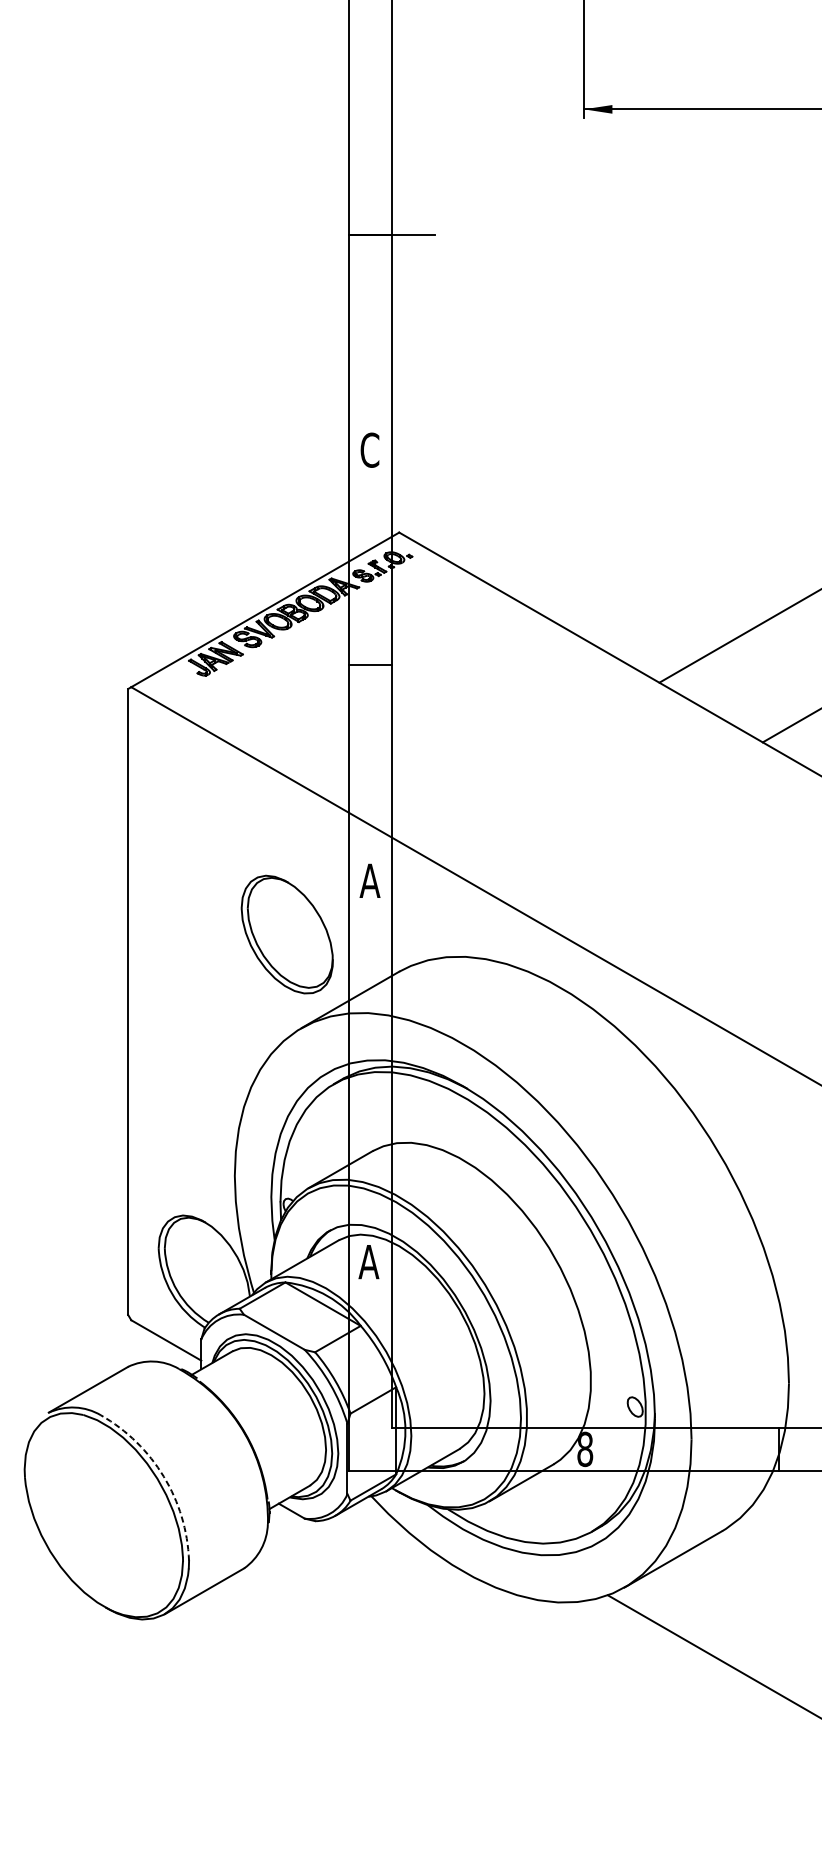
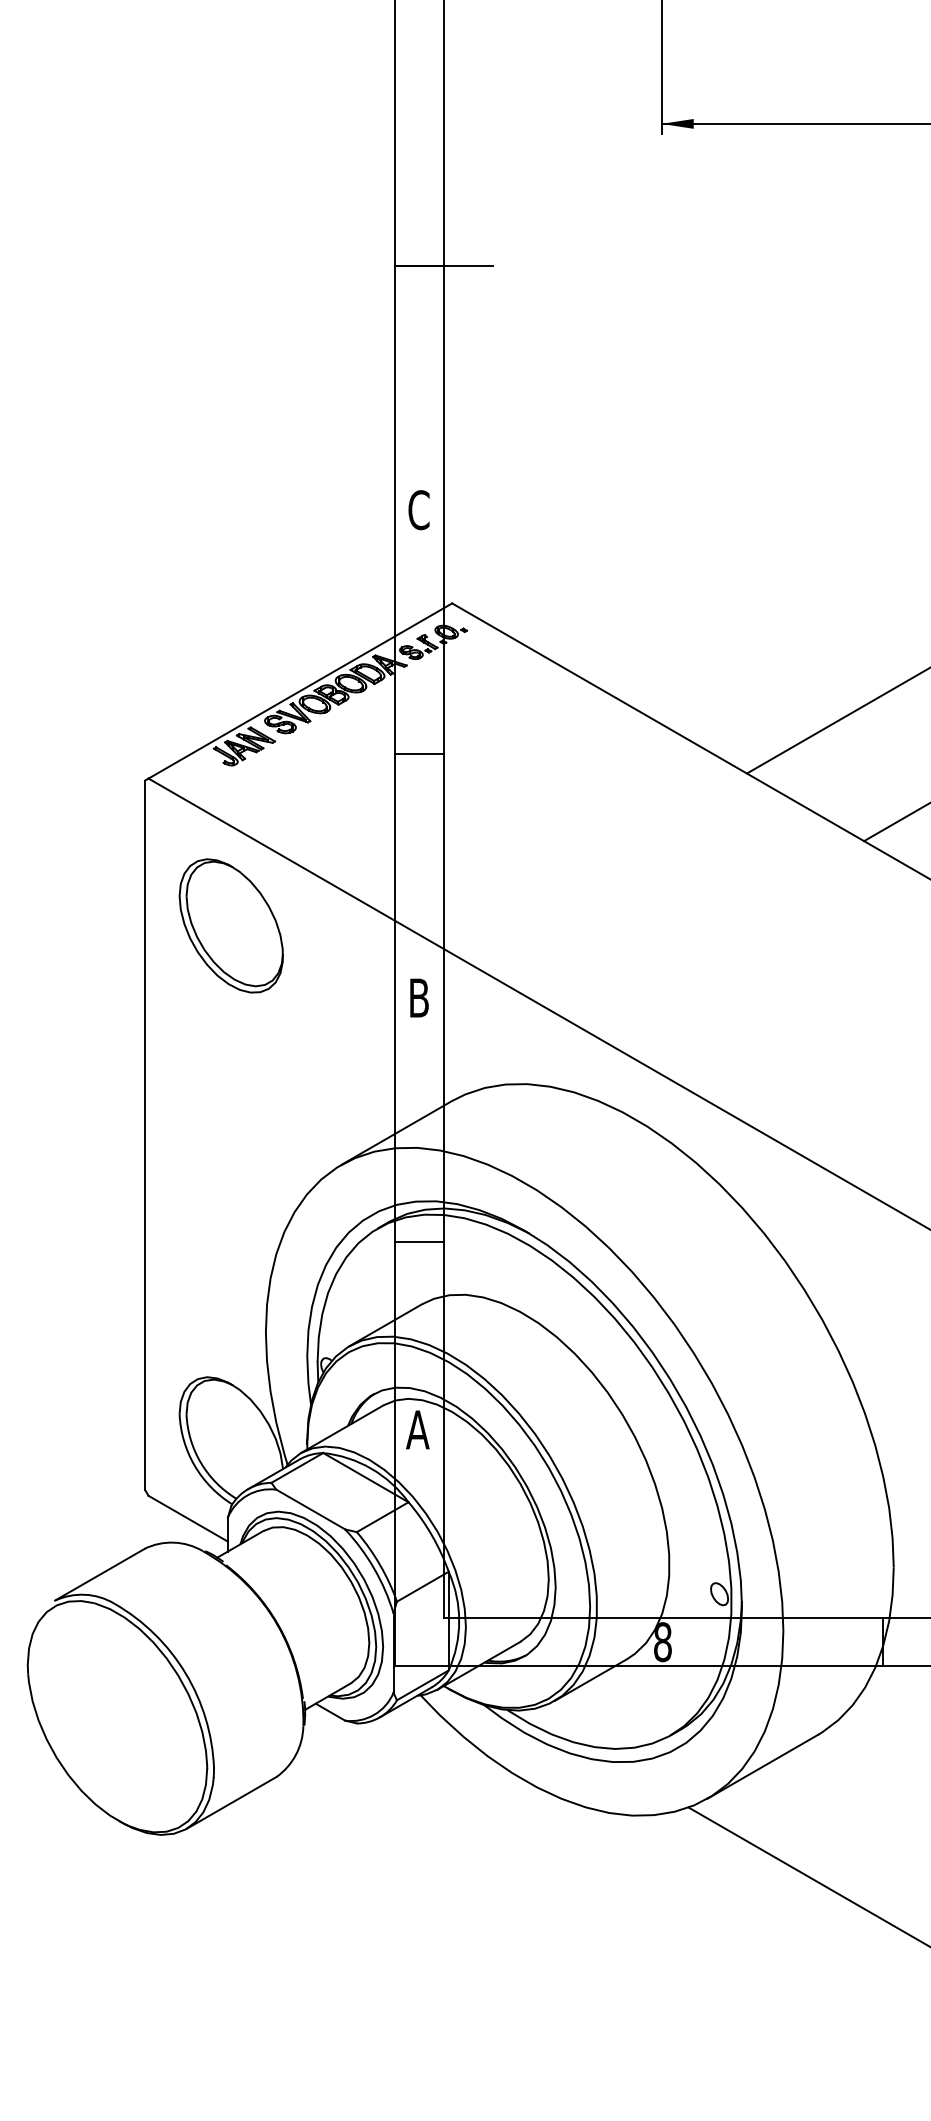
text: (369, 880) -> (418, 997), A -> B
part: (286, 934) -> (230, 925), moved
line: (369, 1095) -> (418, 1241), added
arc: (163, 1477) -> (185, 1673), dashed -> solid

